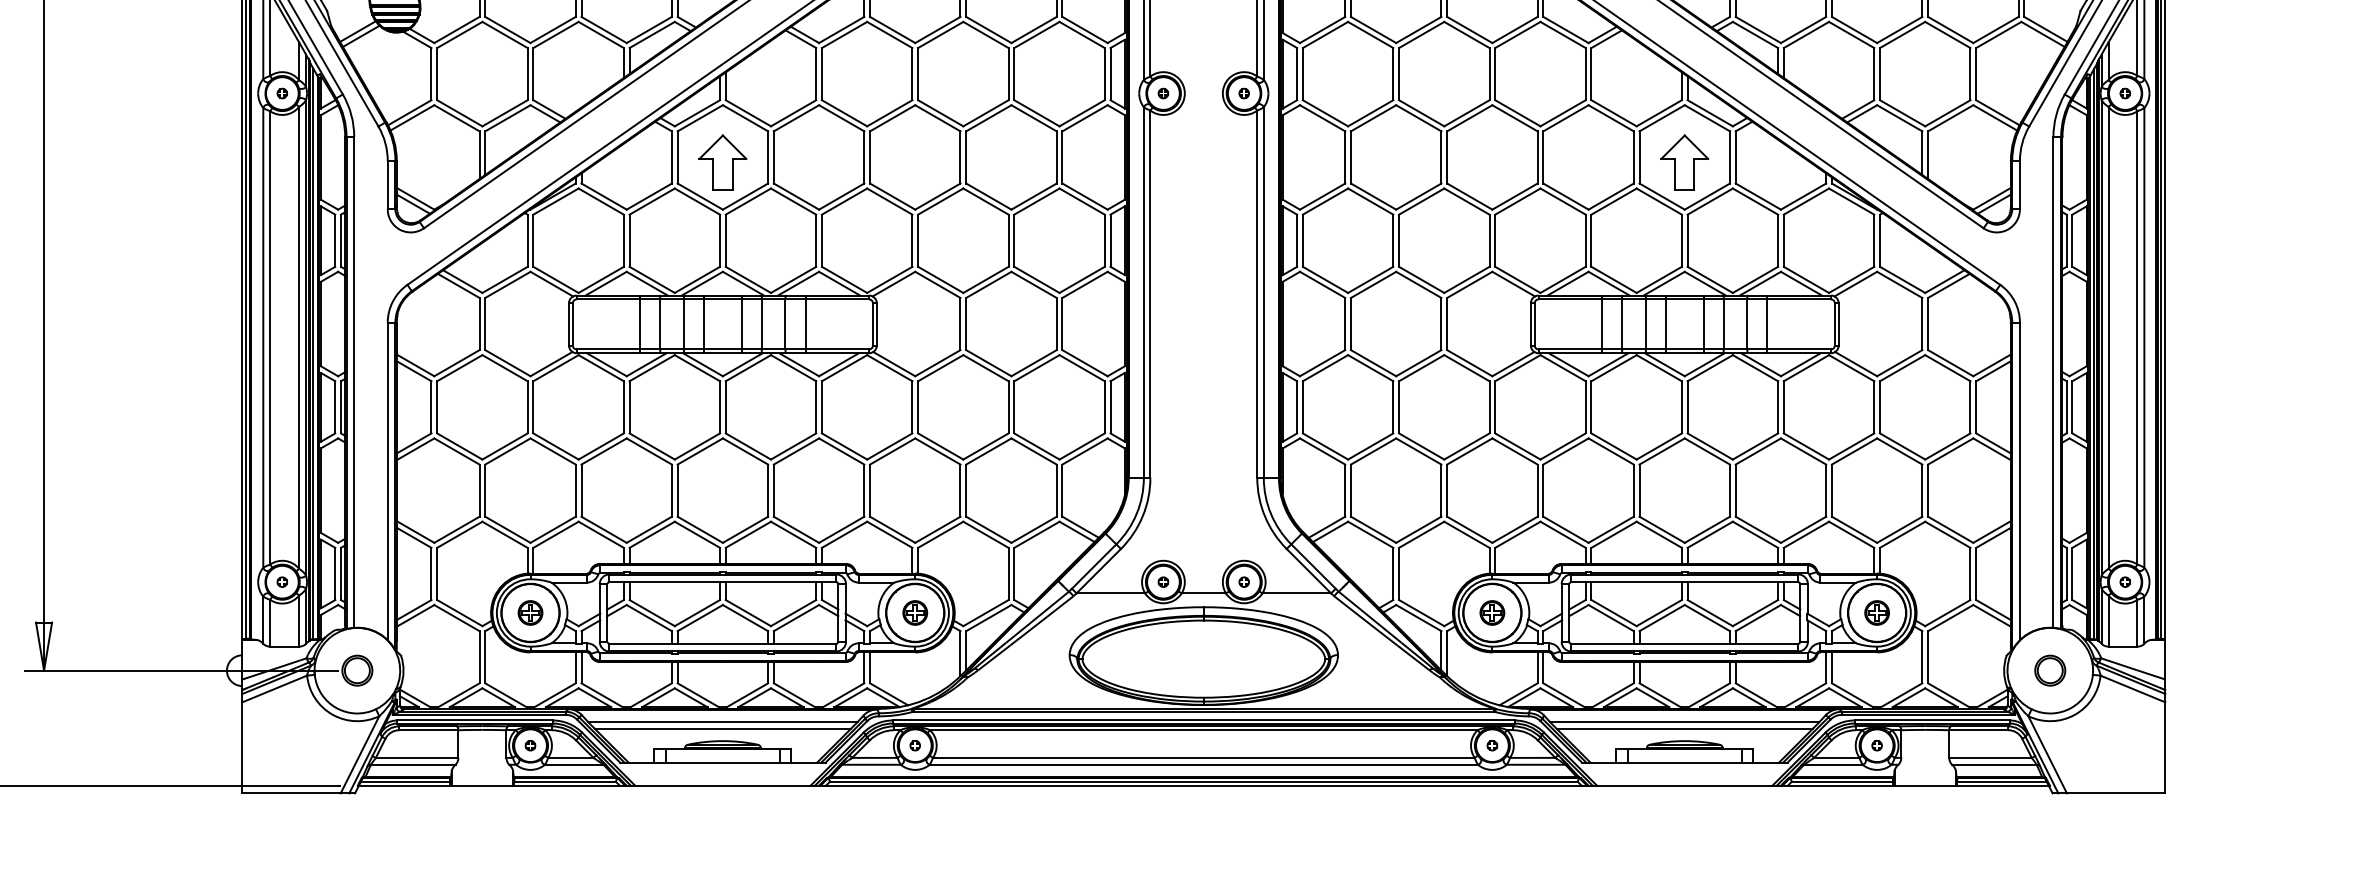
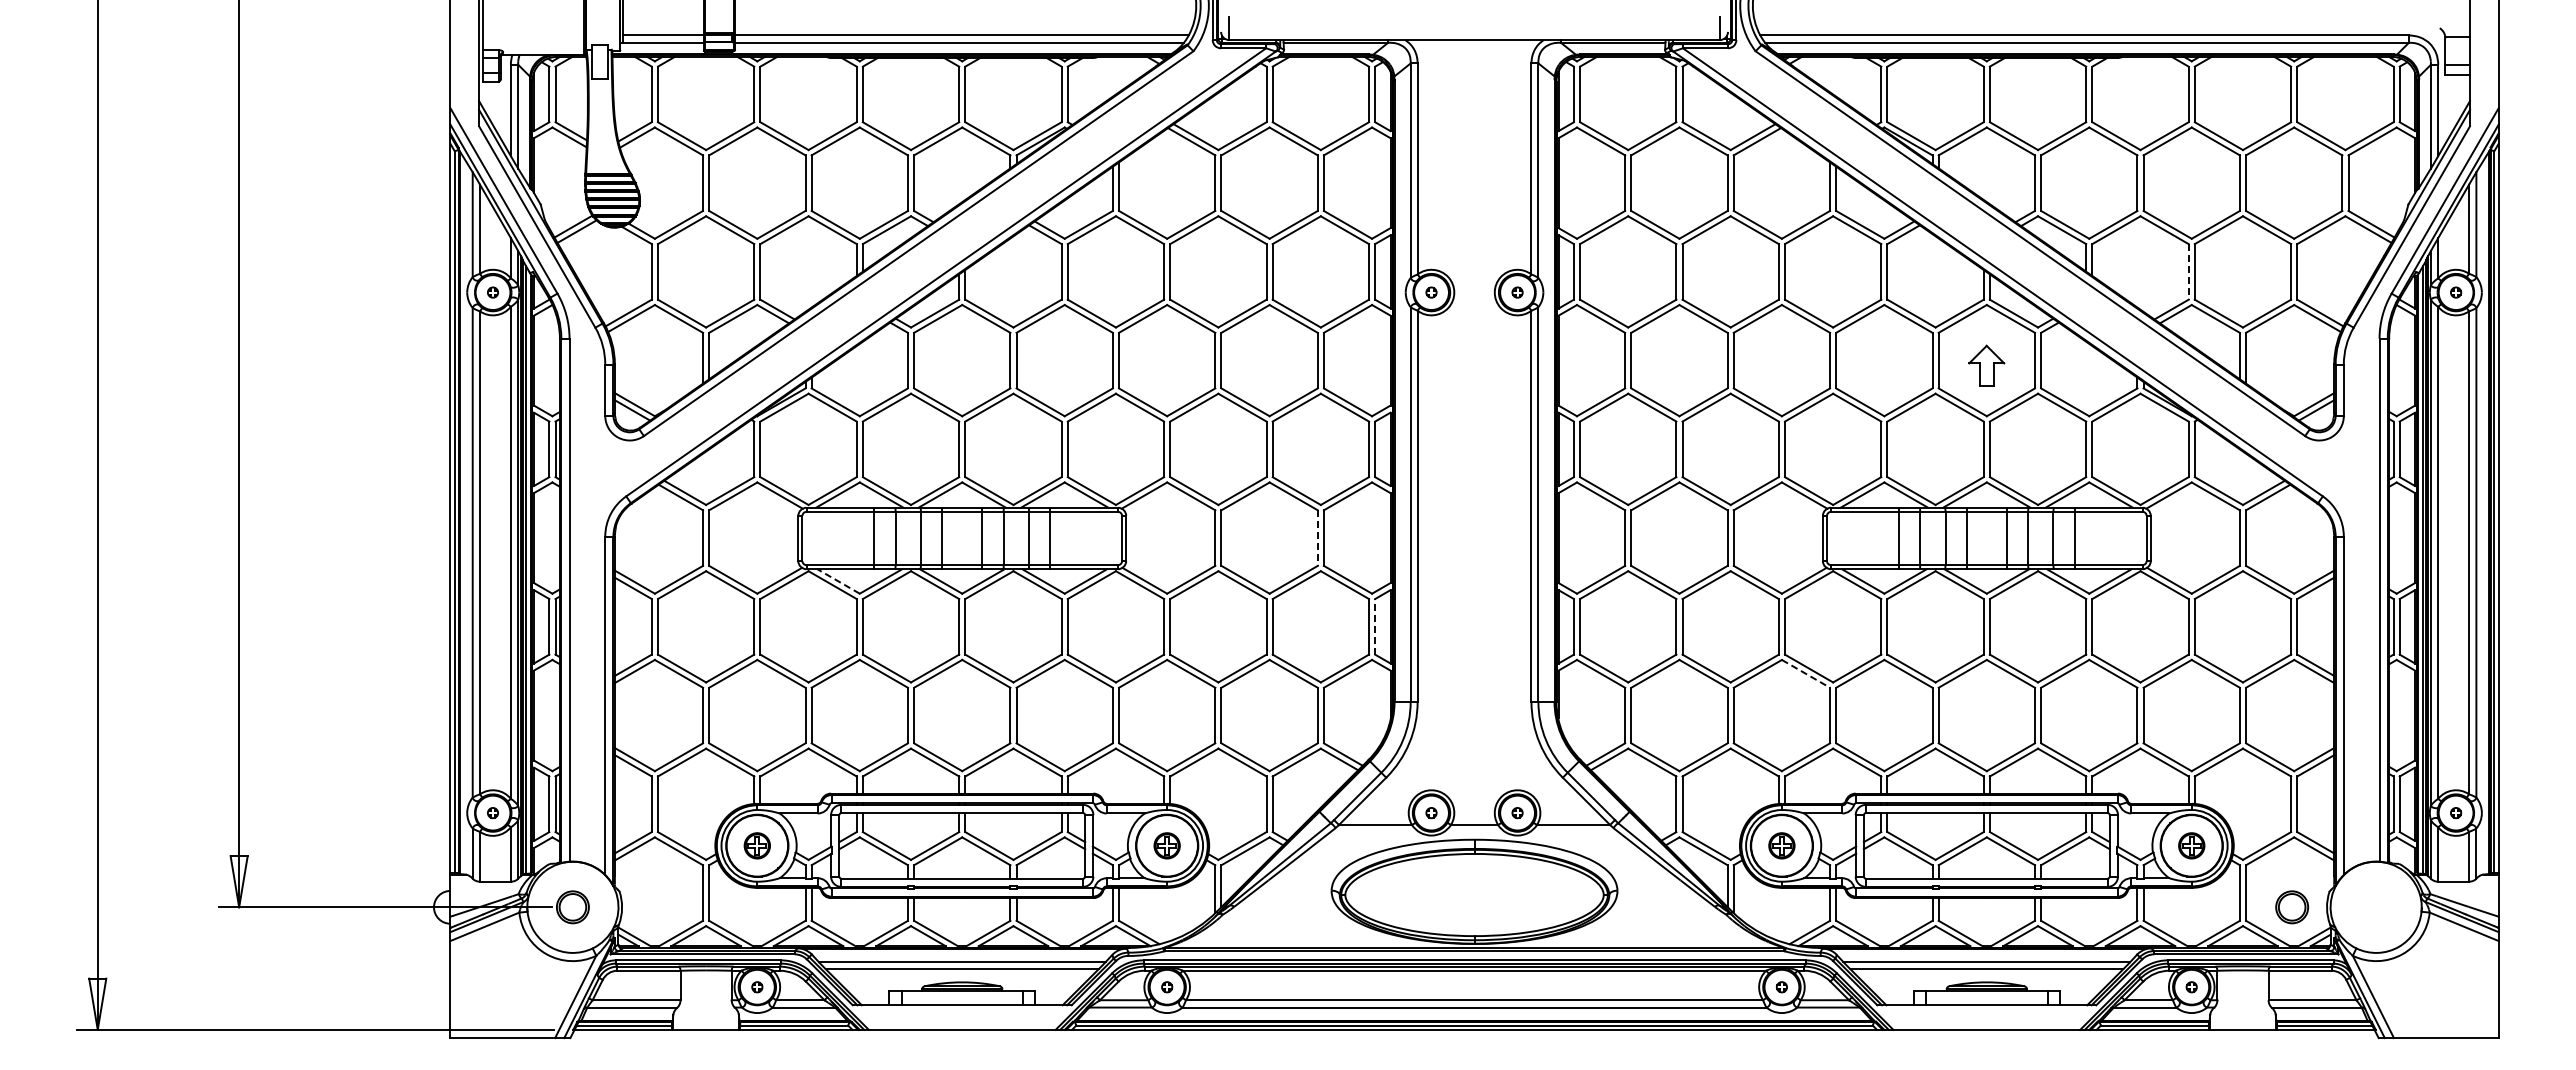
line: (1874, 73) -> (2188, 271), solid -> dashed
part: (723, 162) -> (962, 365), removed
part: (1684, 162) -> (1986, 365), size x0.7
line: (1056, 324) -> (1317, 538), solid -> dashed
line: (606, 364) -> (838, 581), solid -> dashed
line: (1110, 407) -> (1375, 626), solid -> dashed
line: (1515, 451) -> (1806, 673), solid -> dashed
part: (2050, 670) -> (2292, 907), moved

